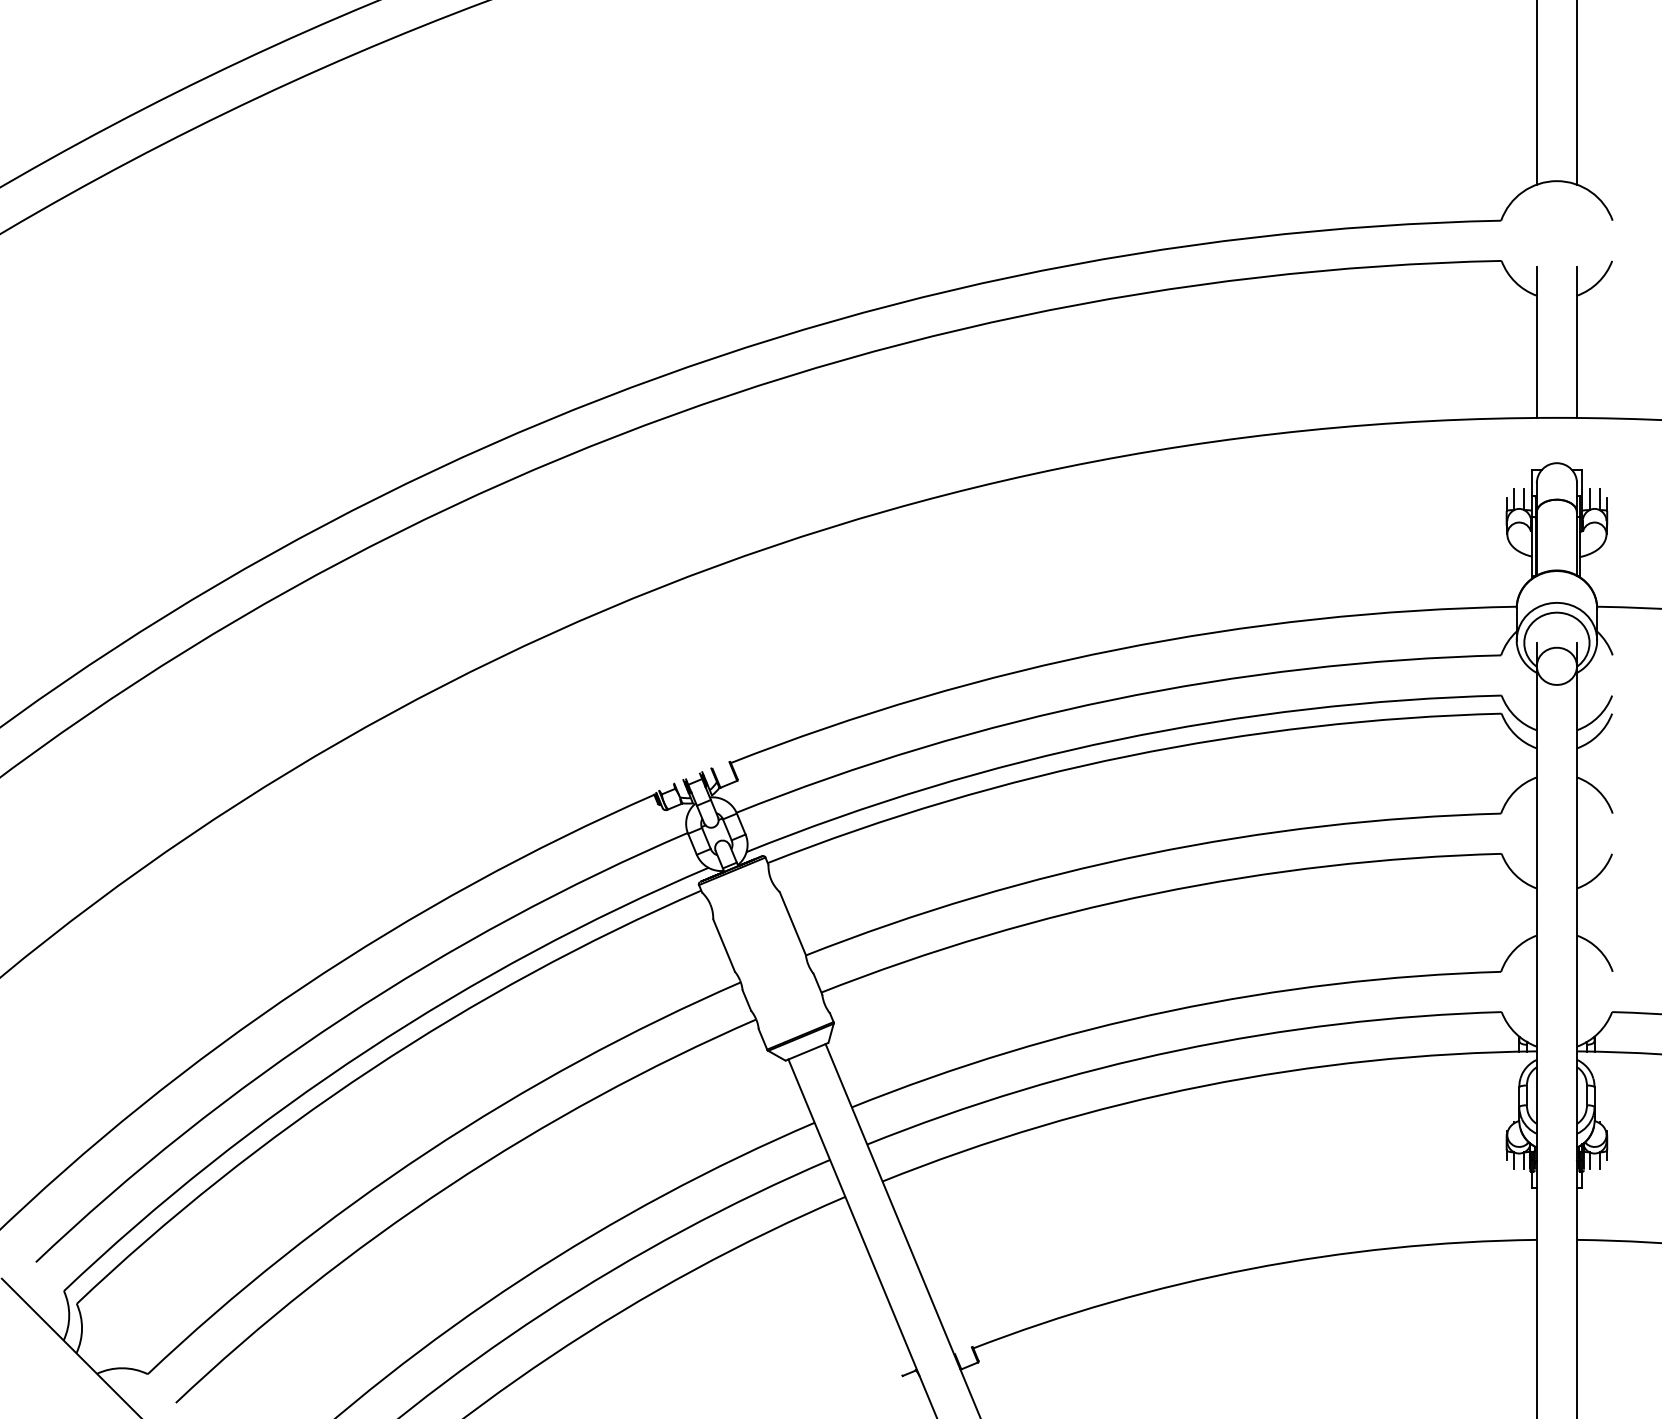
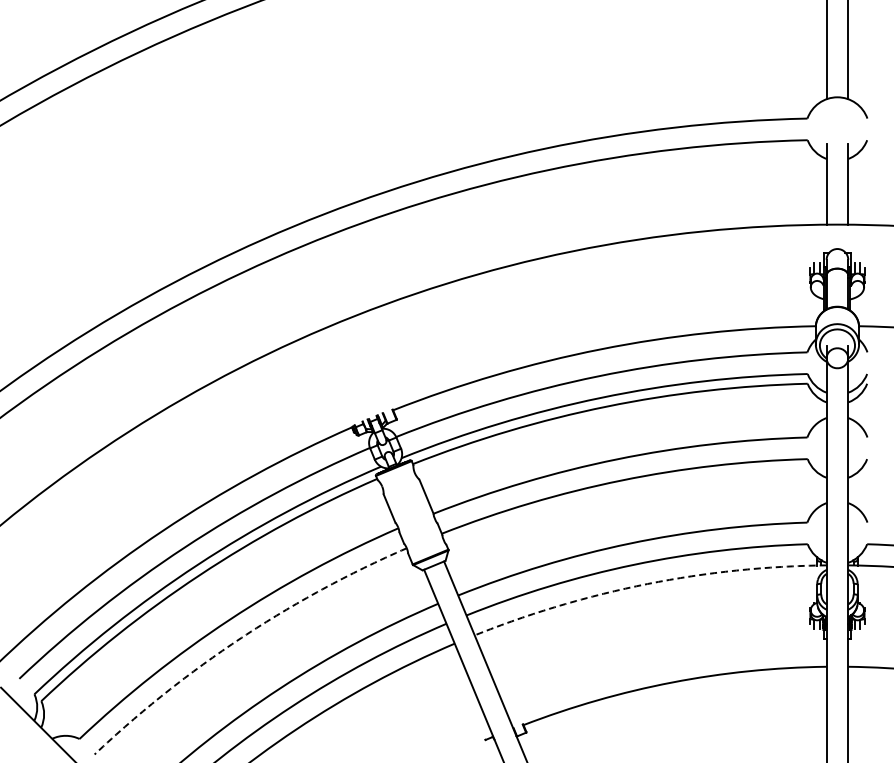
arc: (1203, 1086) -> (647, 584), solid -> dashed
arc: (448, 1185) -> (241, 637), solid -> dashed

